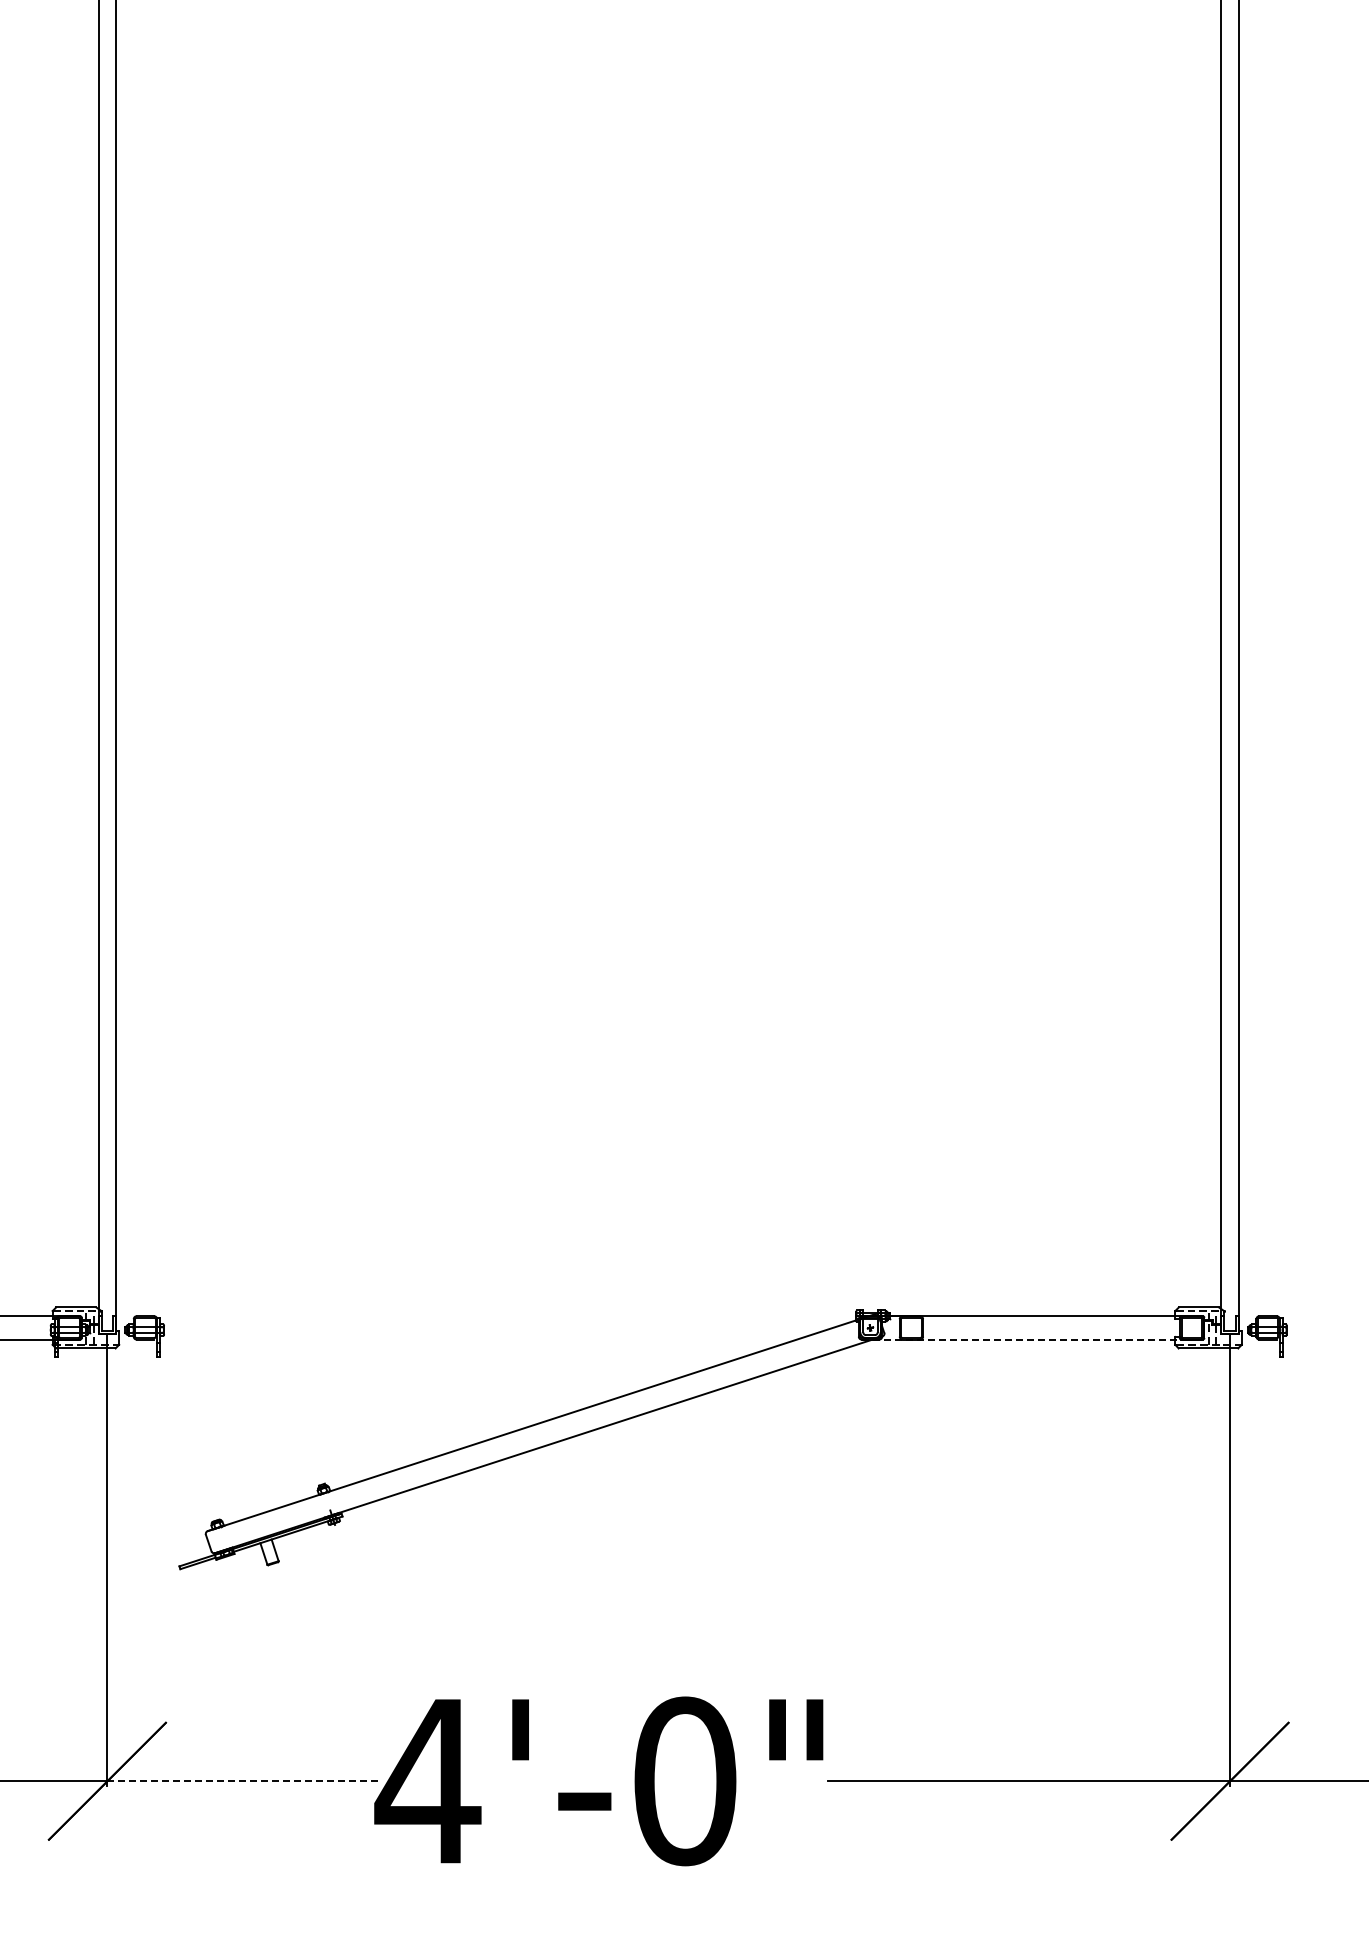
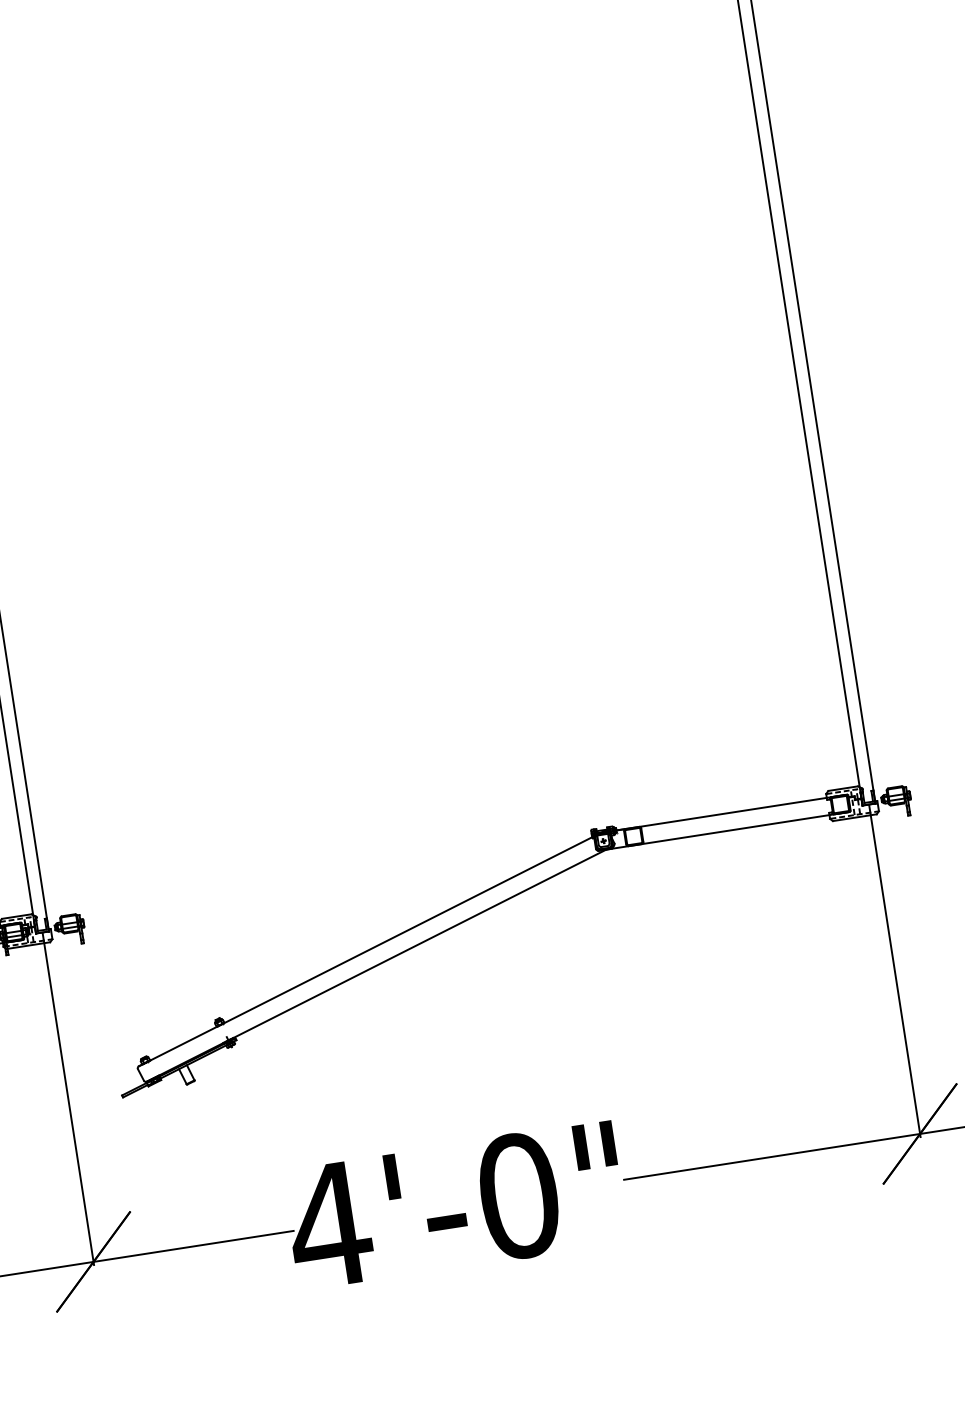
line: (1031, 1339) -> (723, 831), dashed -> solid
line: (243, 1781) -> (193, 1246), dashed -> solid

